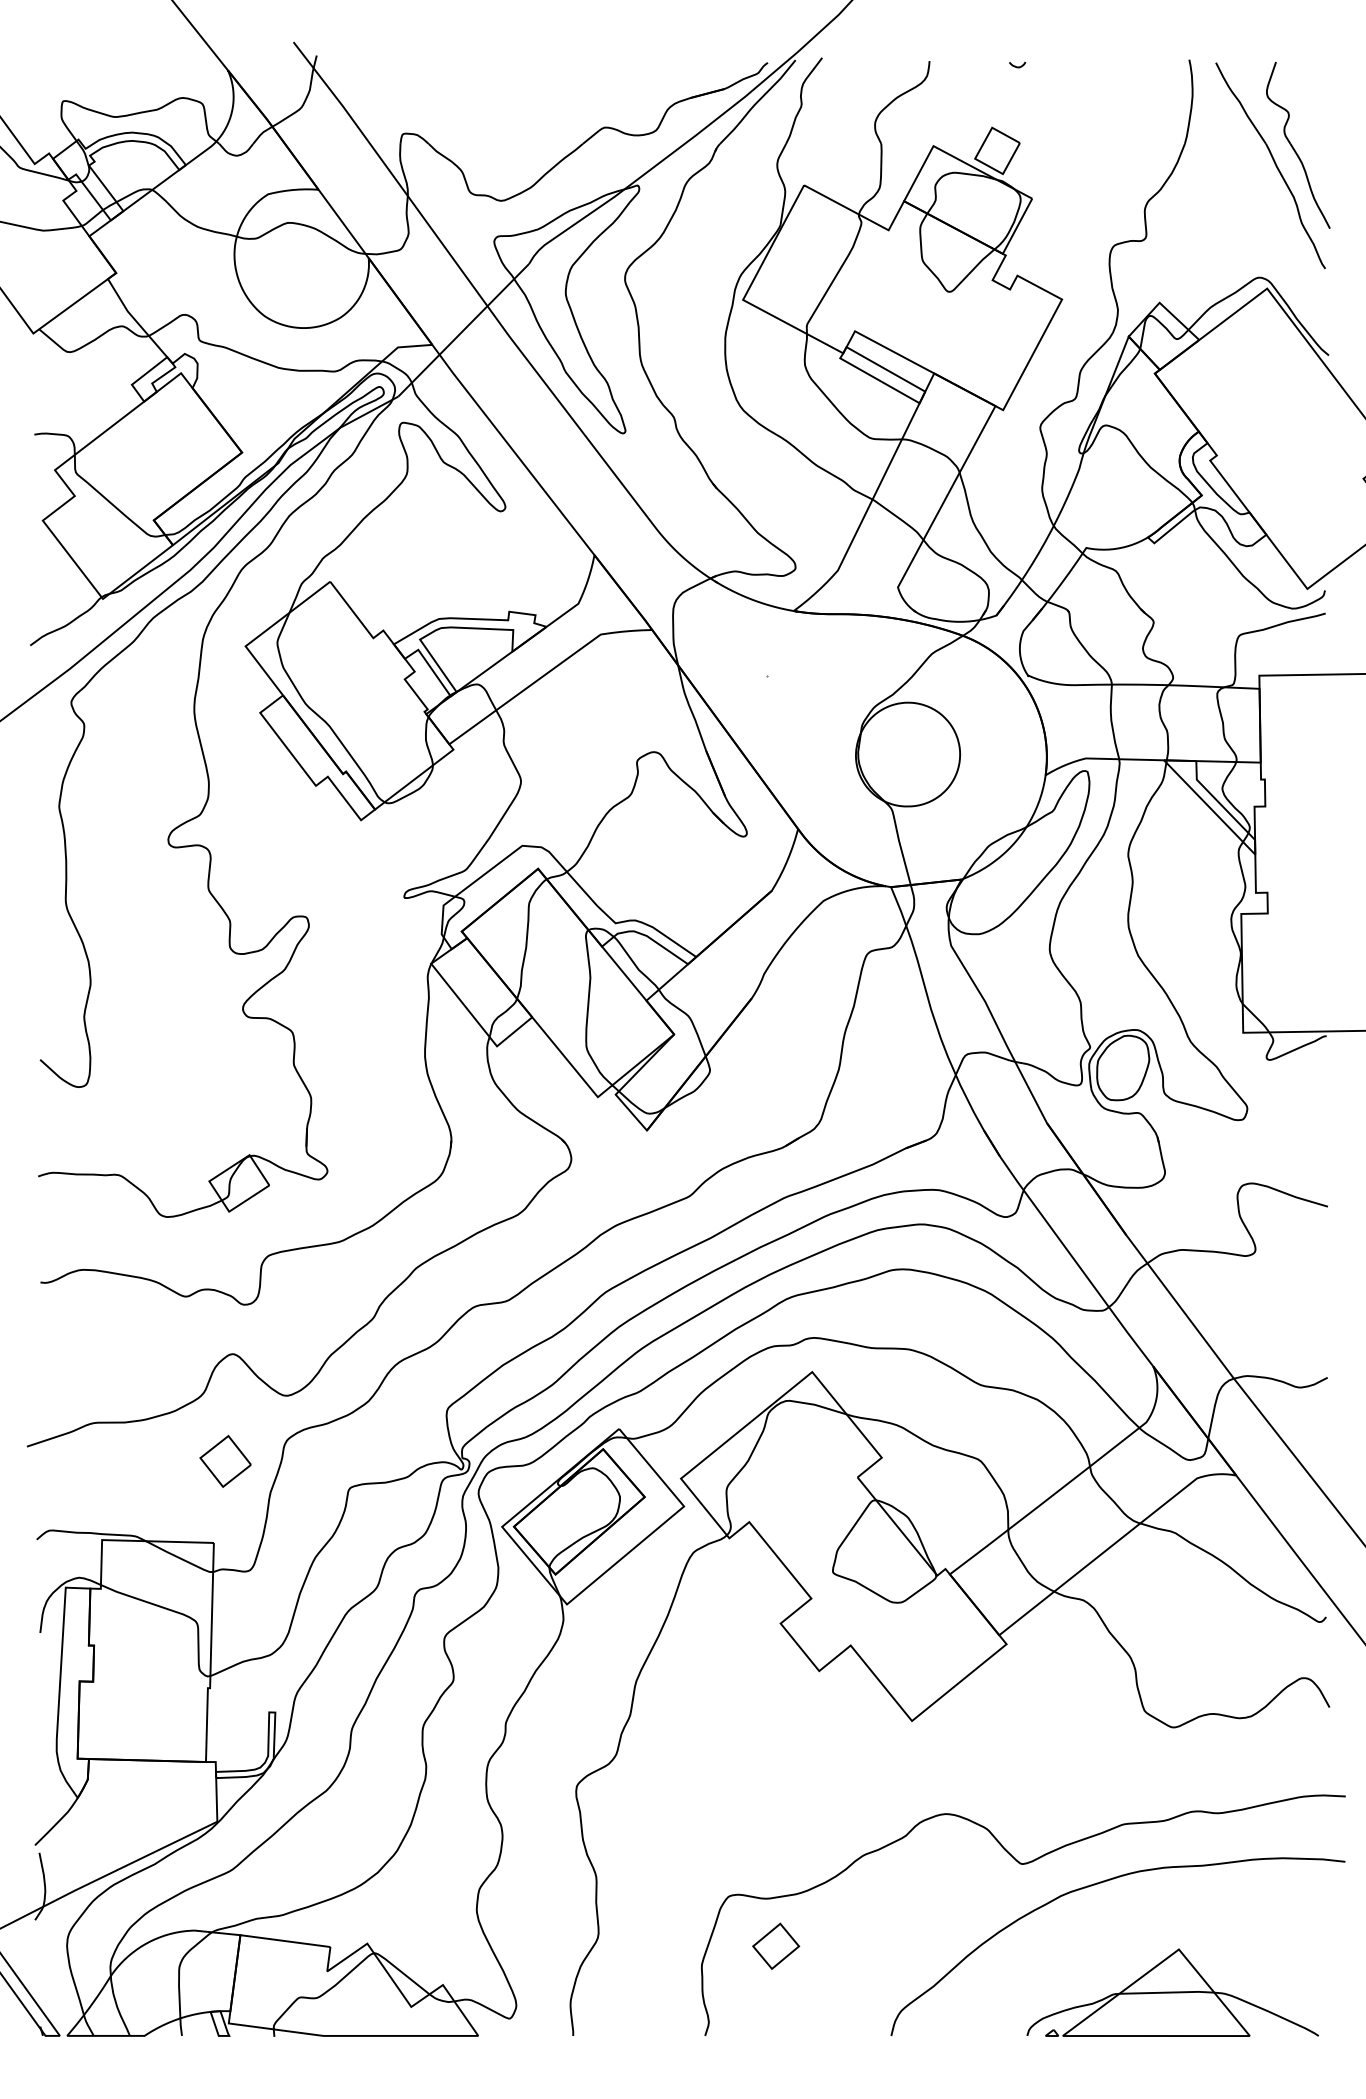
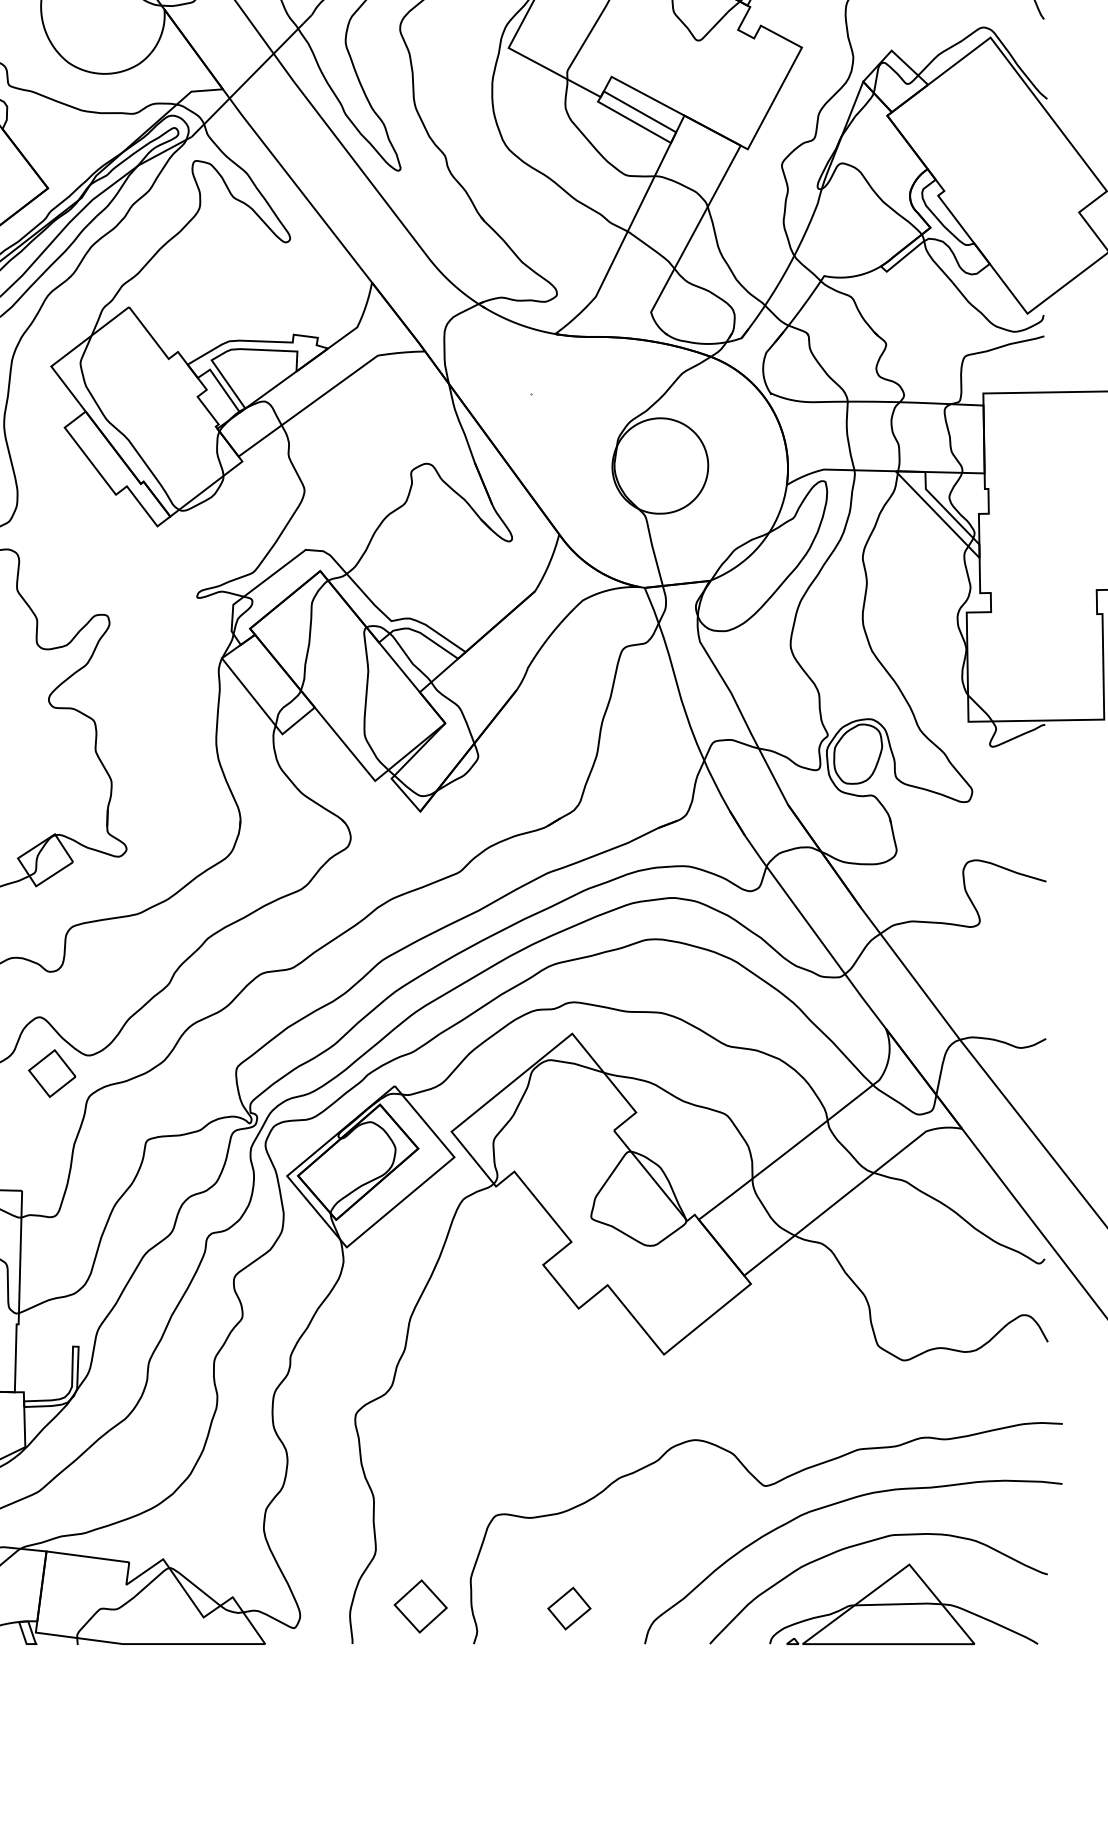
part: (225, 1461) -> (52, 1073), moved
curve: (1132, 1926) -> (866, 1543), added
part: (776, 1945) -> (569, 1607), moved
part: (647, 1994) -> (420, 1605), added

